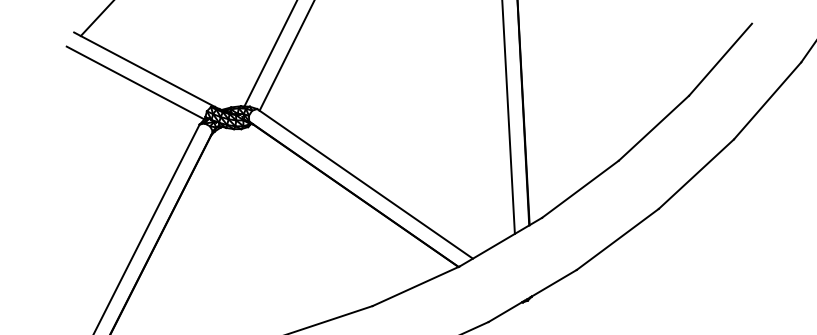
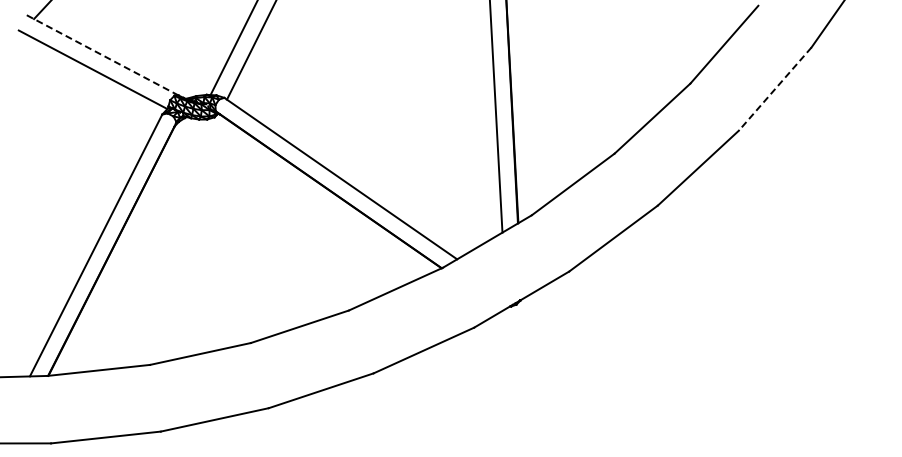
line: (144, 69) -> (102, 55), solid -> dashed
line: (766, 101) -> (774, 89), solid -> dashed

